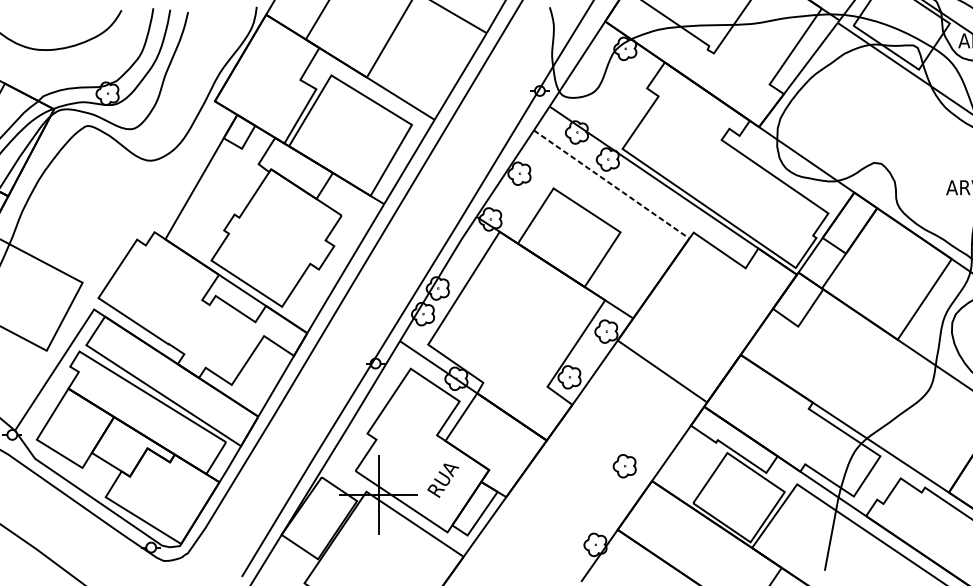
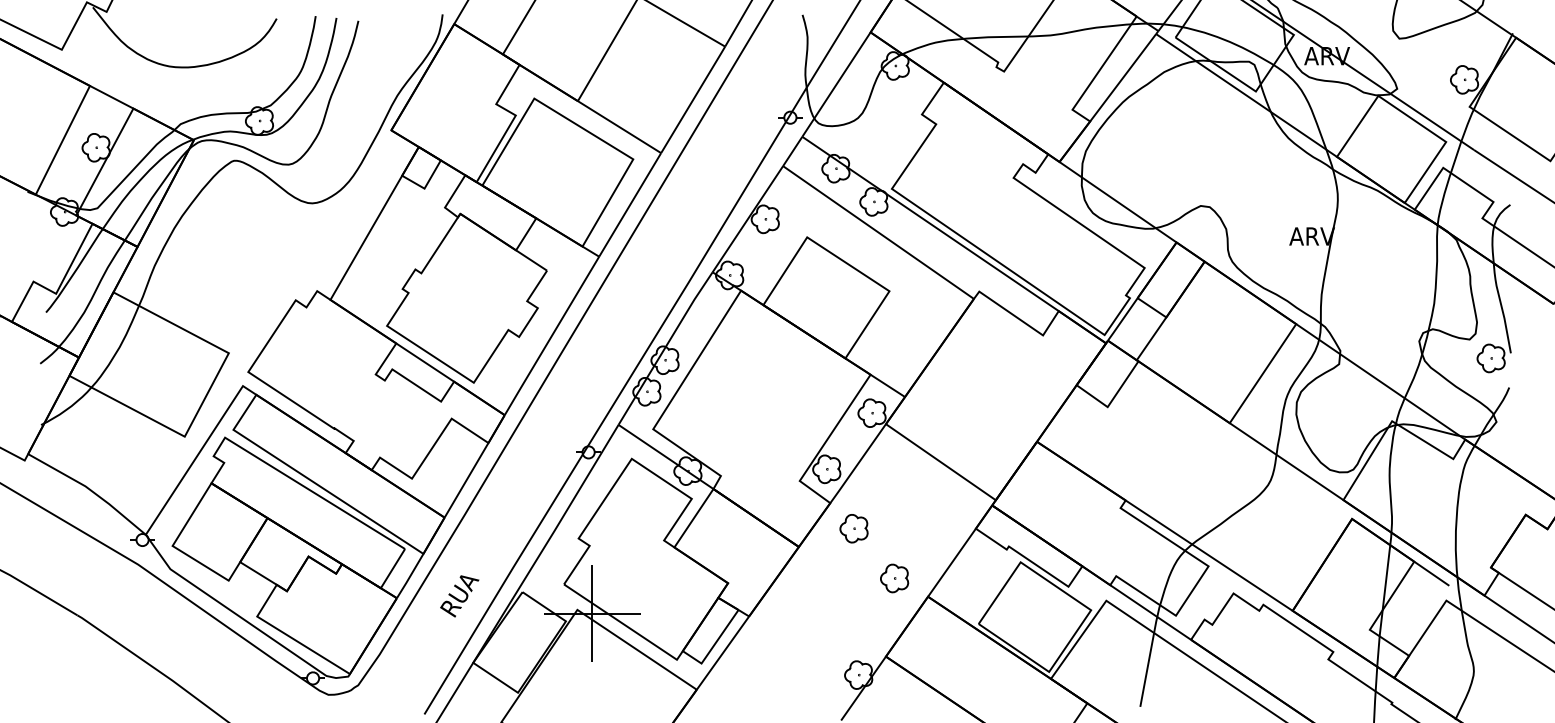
line: (611, 184) -> (878, 232), dashed -> solid
part: (591, 425) -> (853, 528), added
text: (443, 480) -> (459, 596), moved

